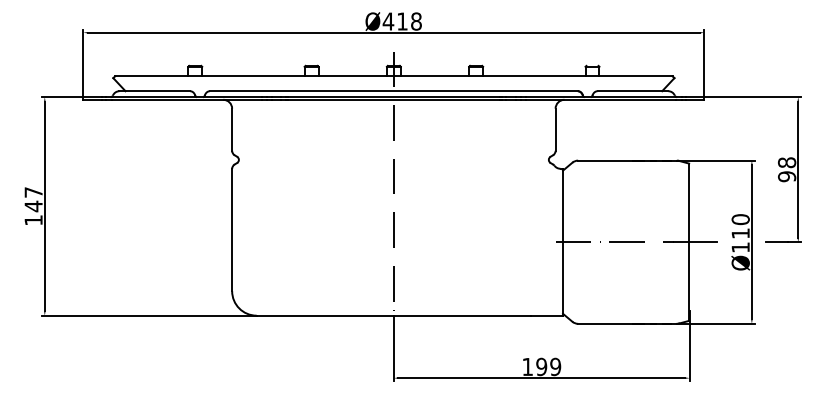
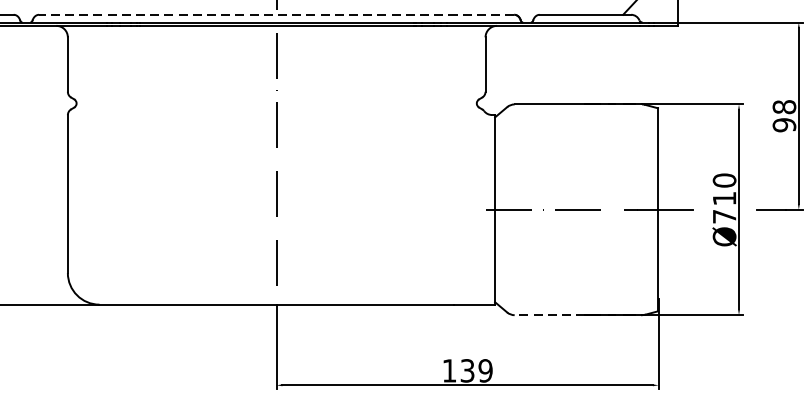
line: (393, 91) -> (276, 15), solid -> dashed
text: (740, 247) -> (724, 216), Ø110 -> Ø710
line: (604, 323) -> (548, 314), solid -> dashed
text: (541, 366) -> (467, 370), 199 -> 139

